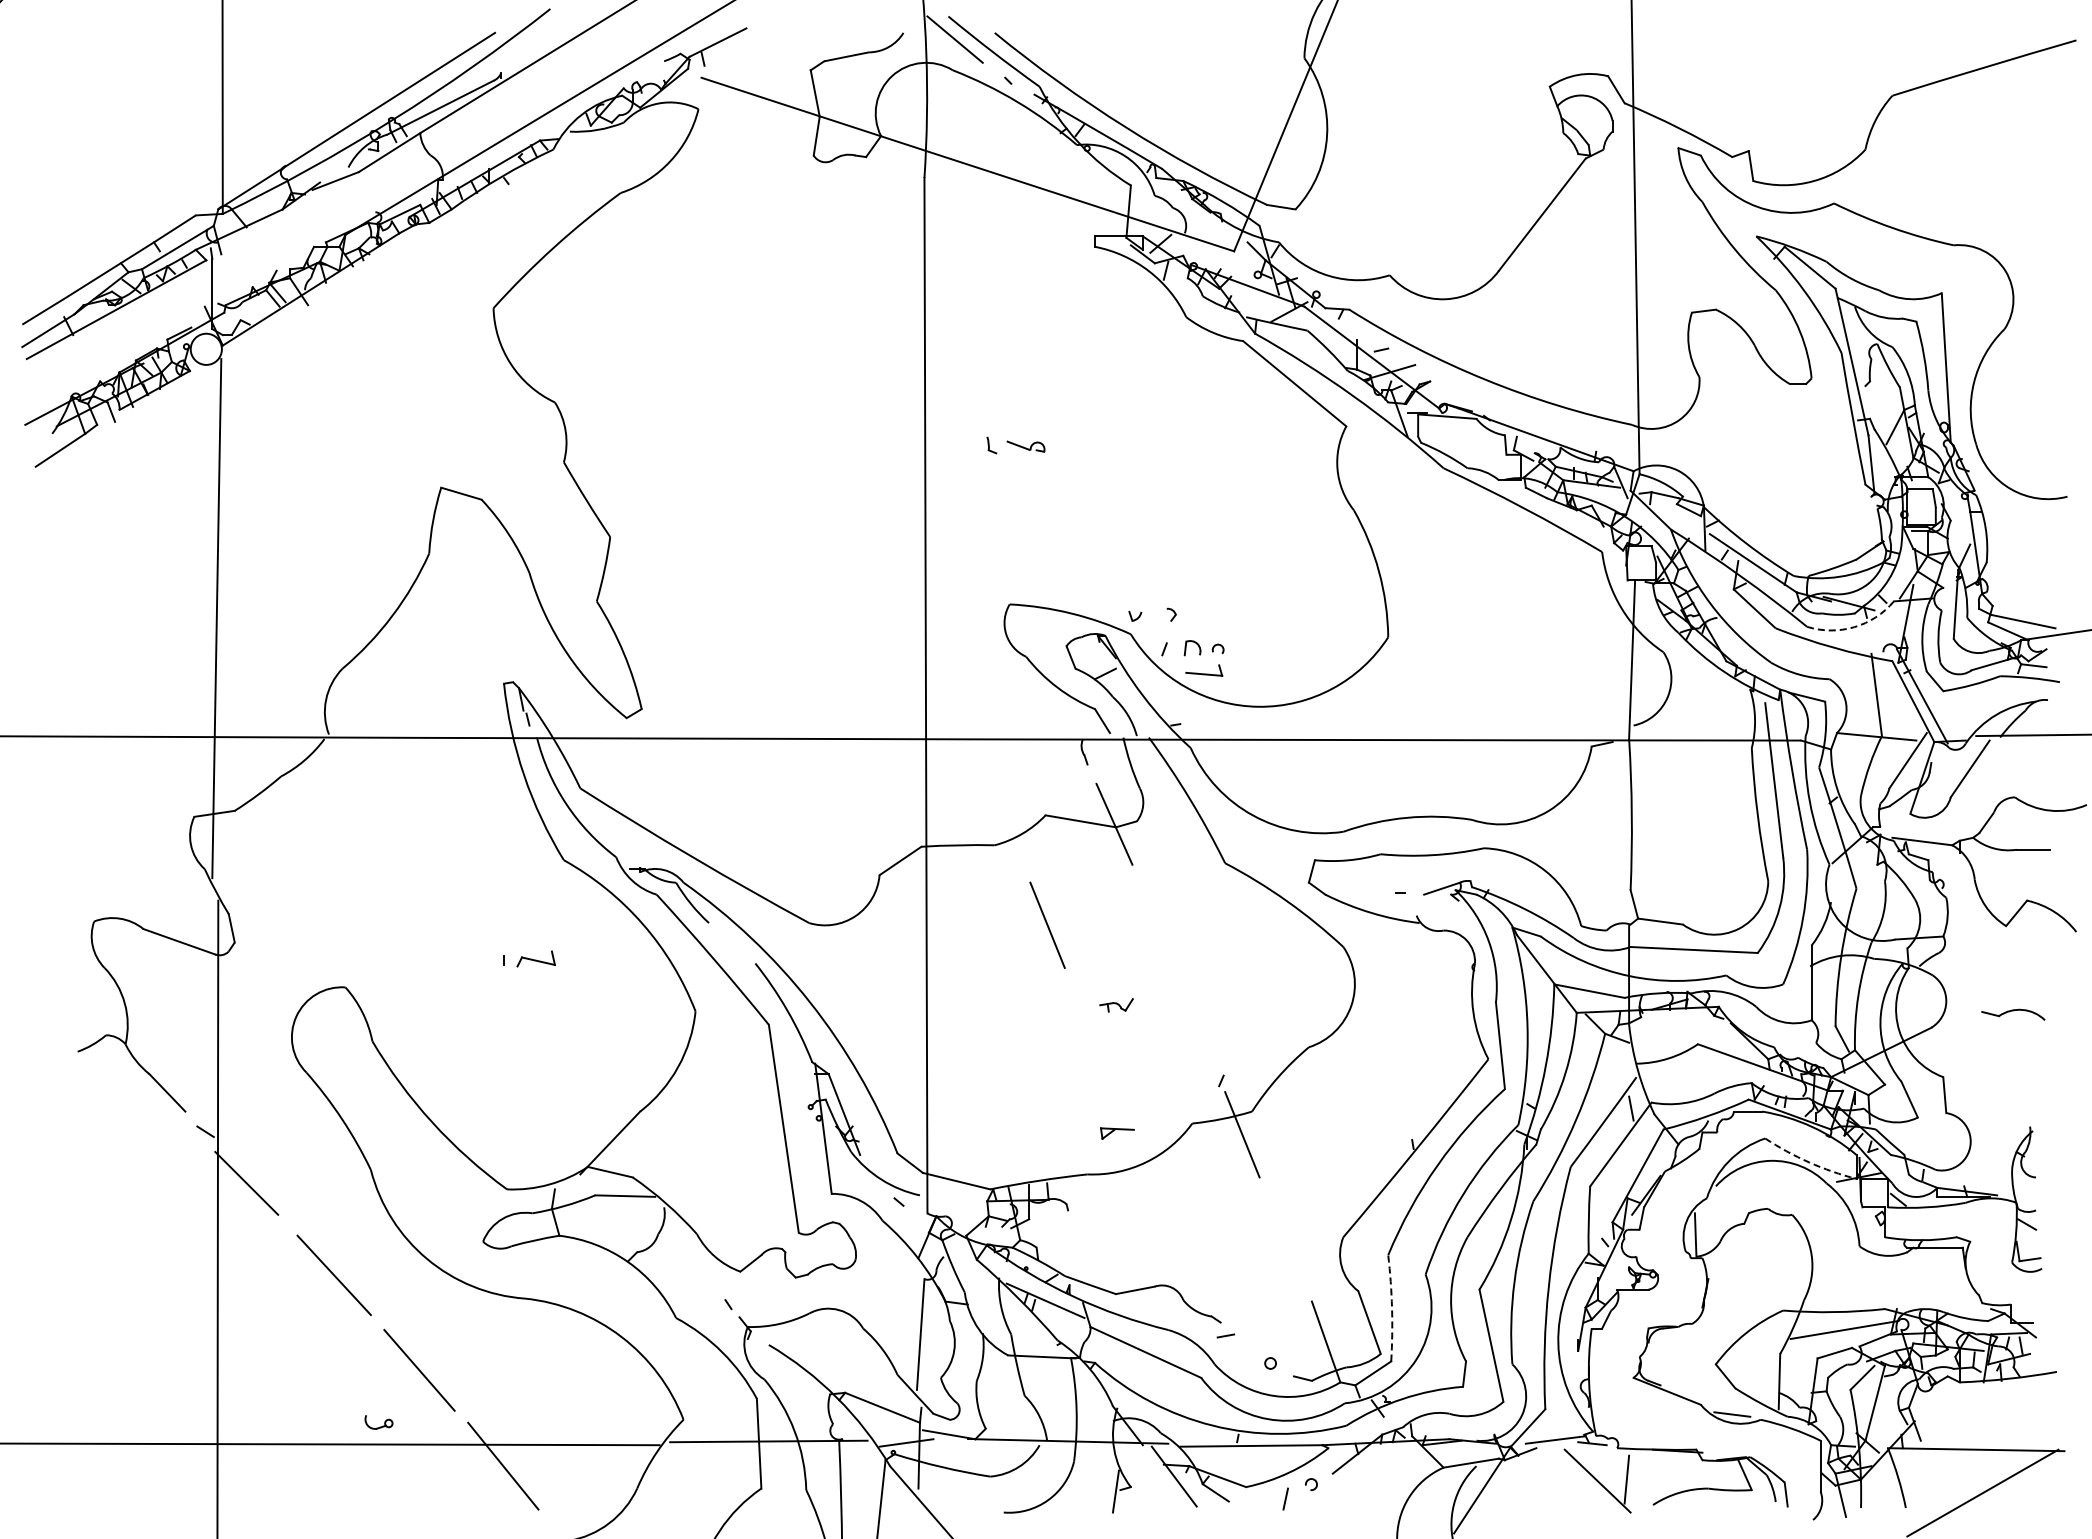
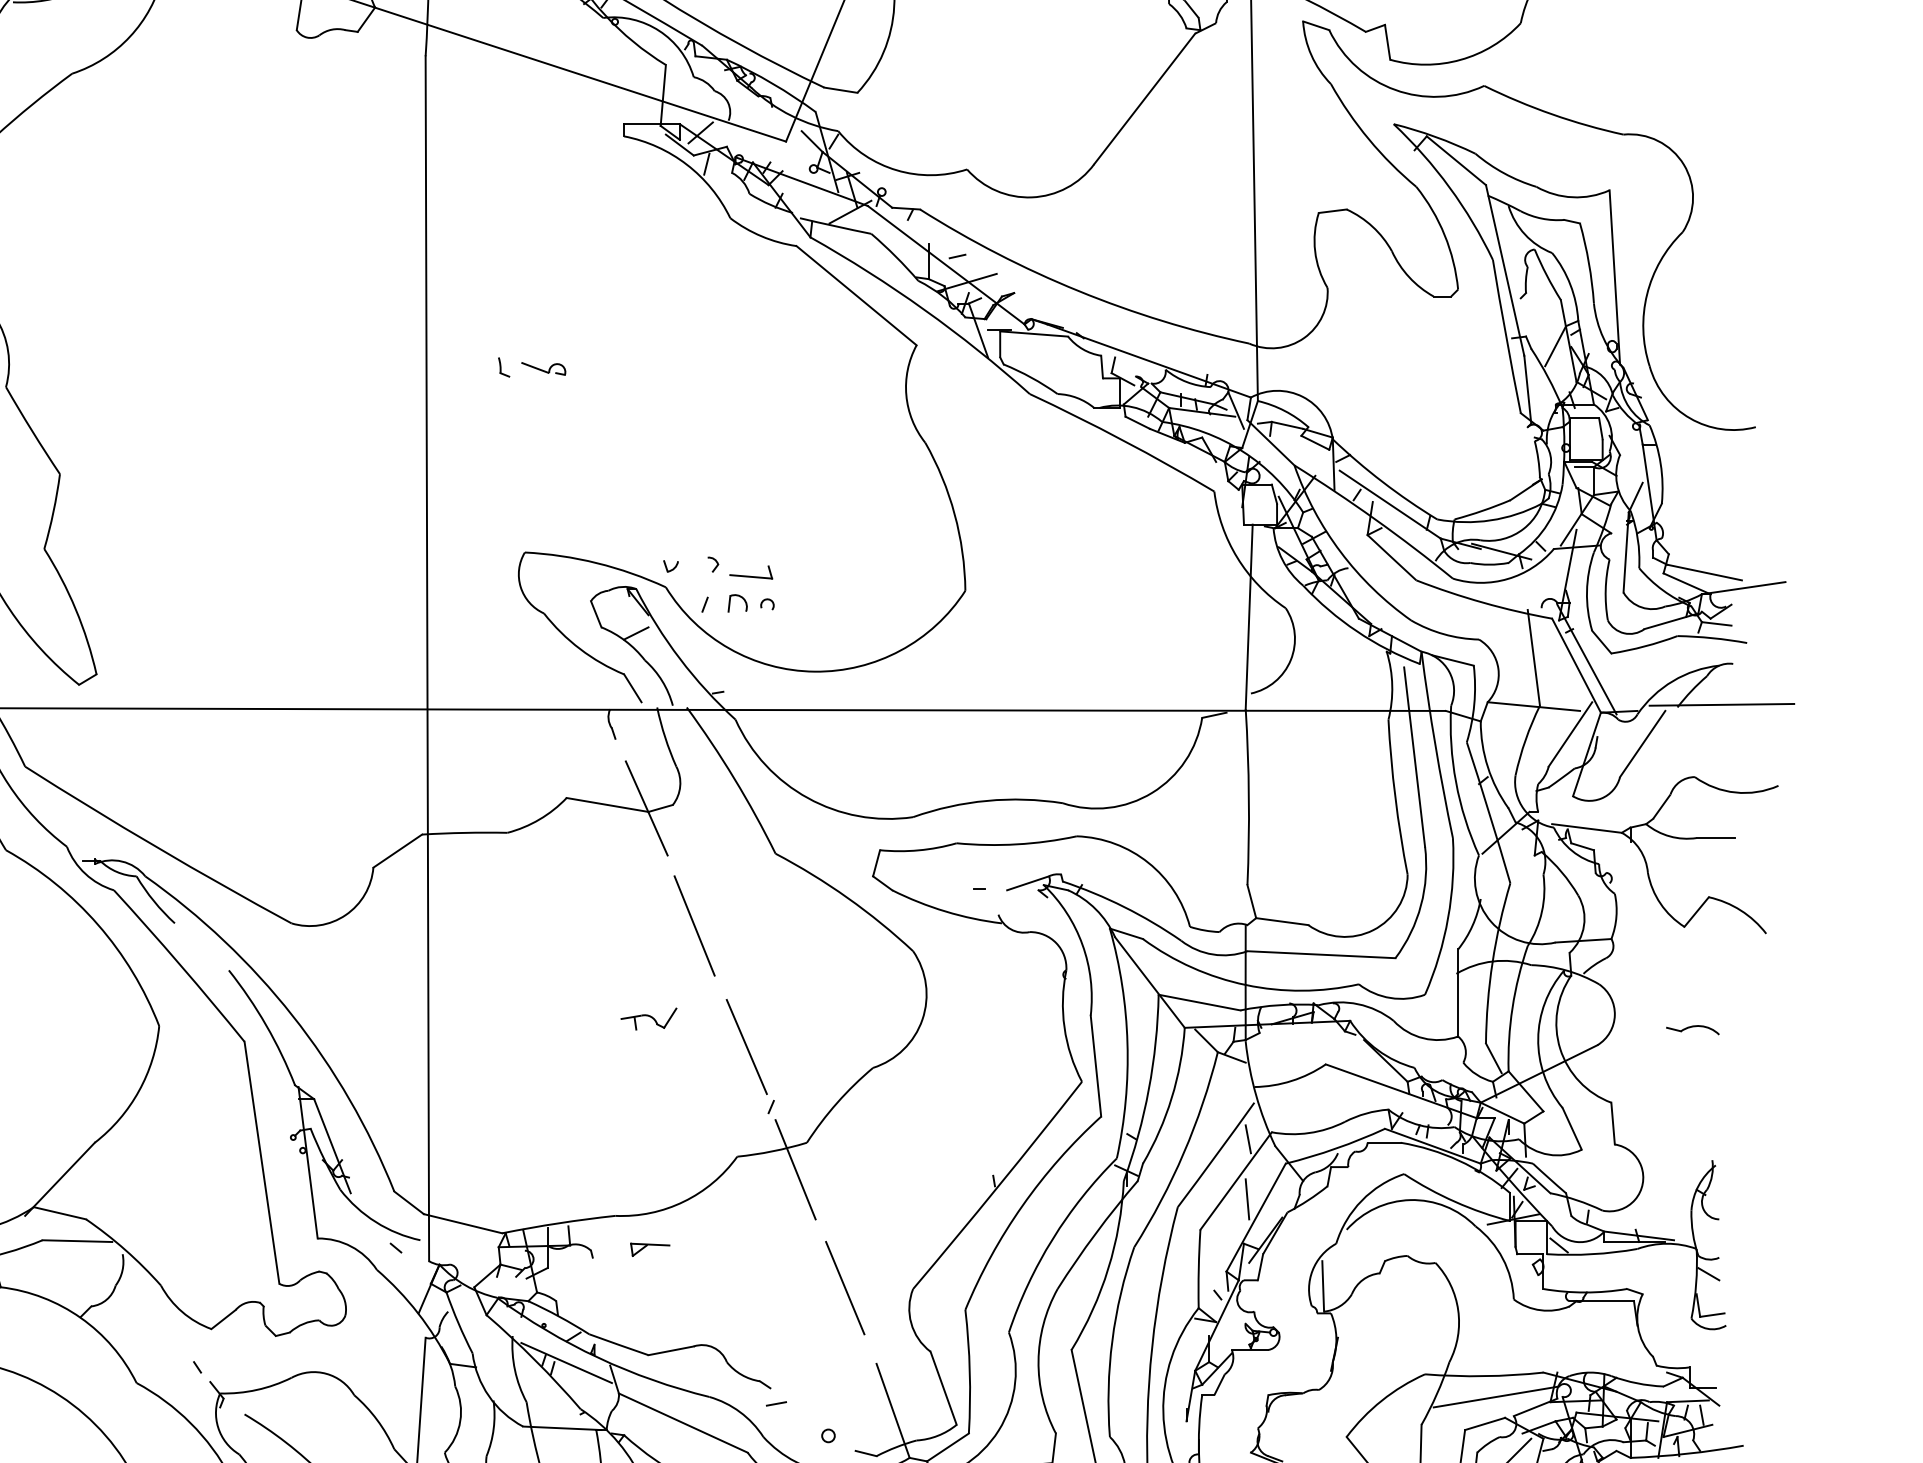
arc: (1854, 627) -> (1508, 579), dashed -> solid
part: (1204, 670) -> (751, 572), moved
line: (1047, 924) -> (694, 925), moved
part: (1116, 1005) -> (649, 1019), size x1.43
part: (2013, 1014) -> (1693, 1029), size x0.71
line: (1200, 1028) -> (746, 1046), added
part: (1117, 1133) -> (650, 1249), moved
line: (1630, 1160) -> (1247, 1199), added
arc: (1809, 1162) -> (1455, 1202), dashed -> solid
line: (1284, 1236) -> (844, 1288), added
arc: (1392, 1308) -> (970, 1371), dashed -> solid

